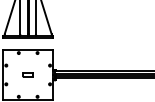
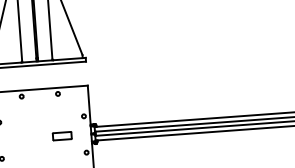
part: (27, 74) -> (60, 135), moved

